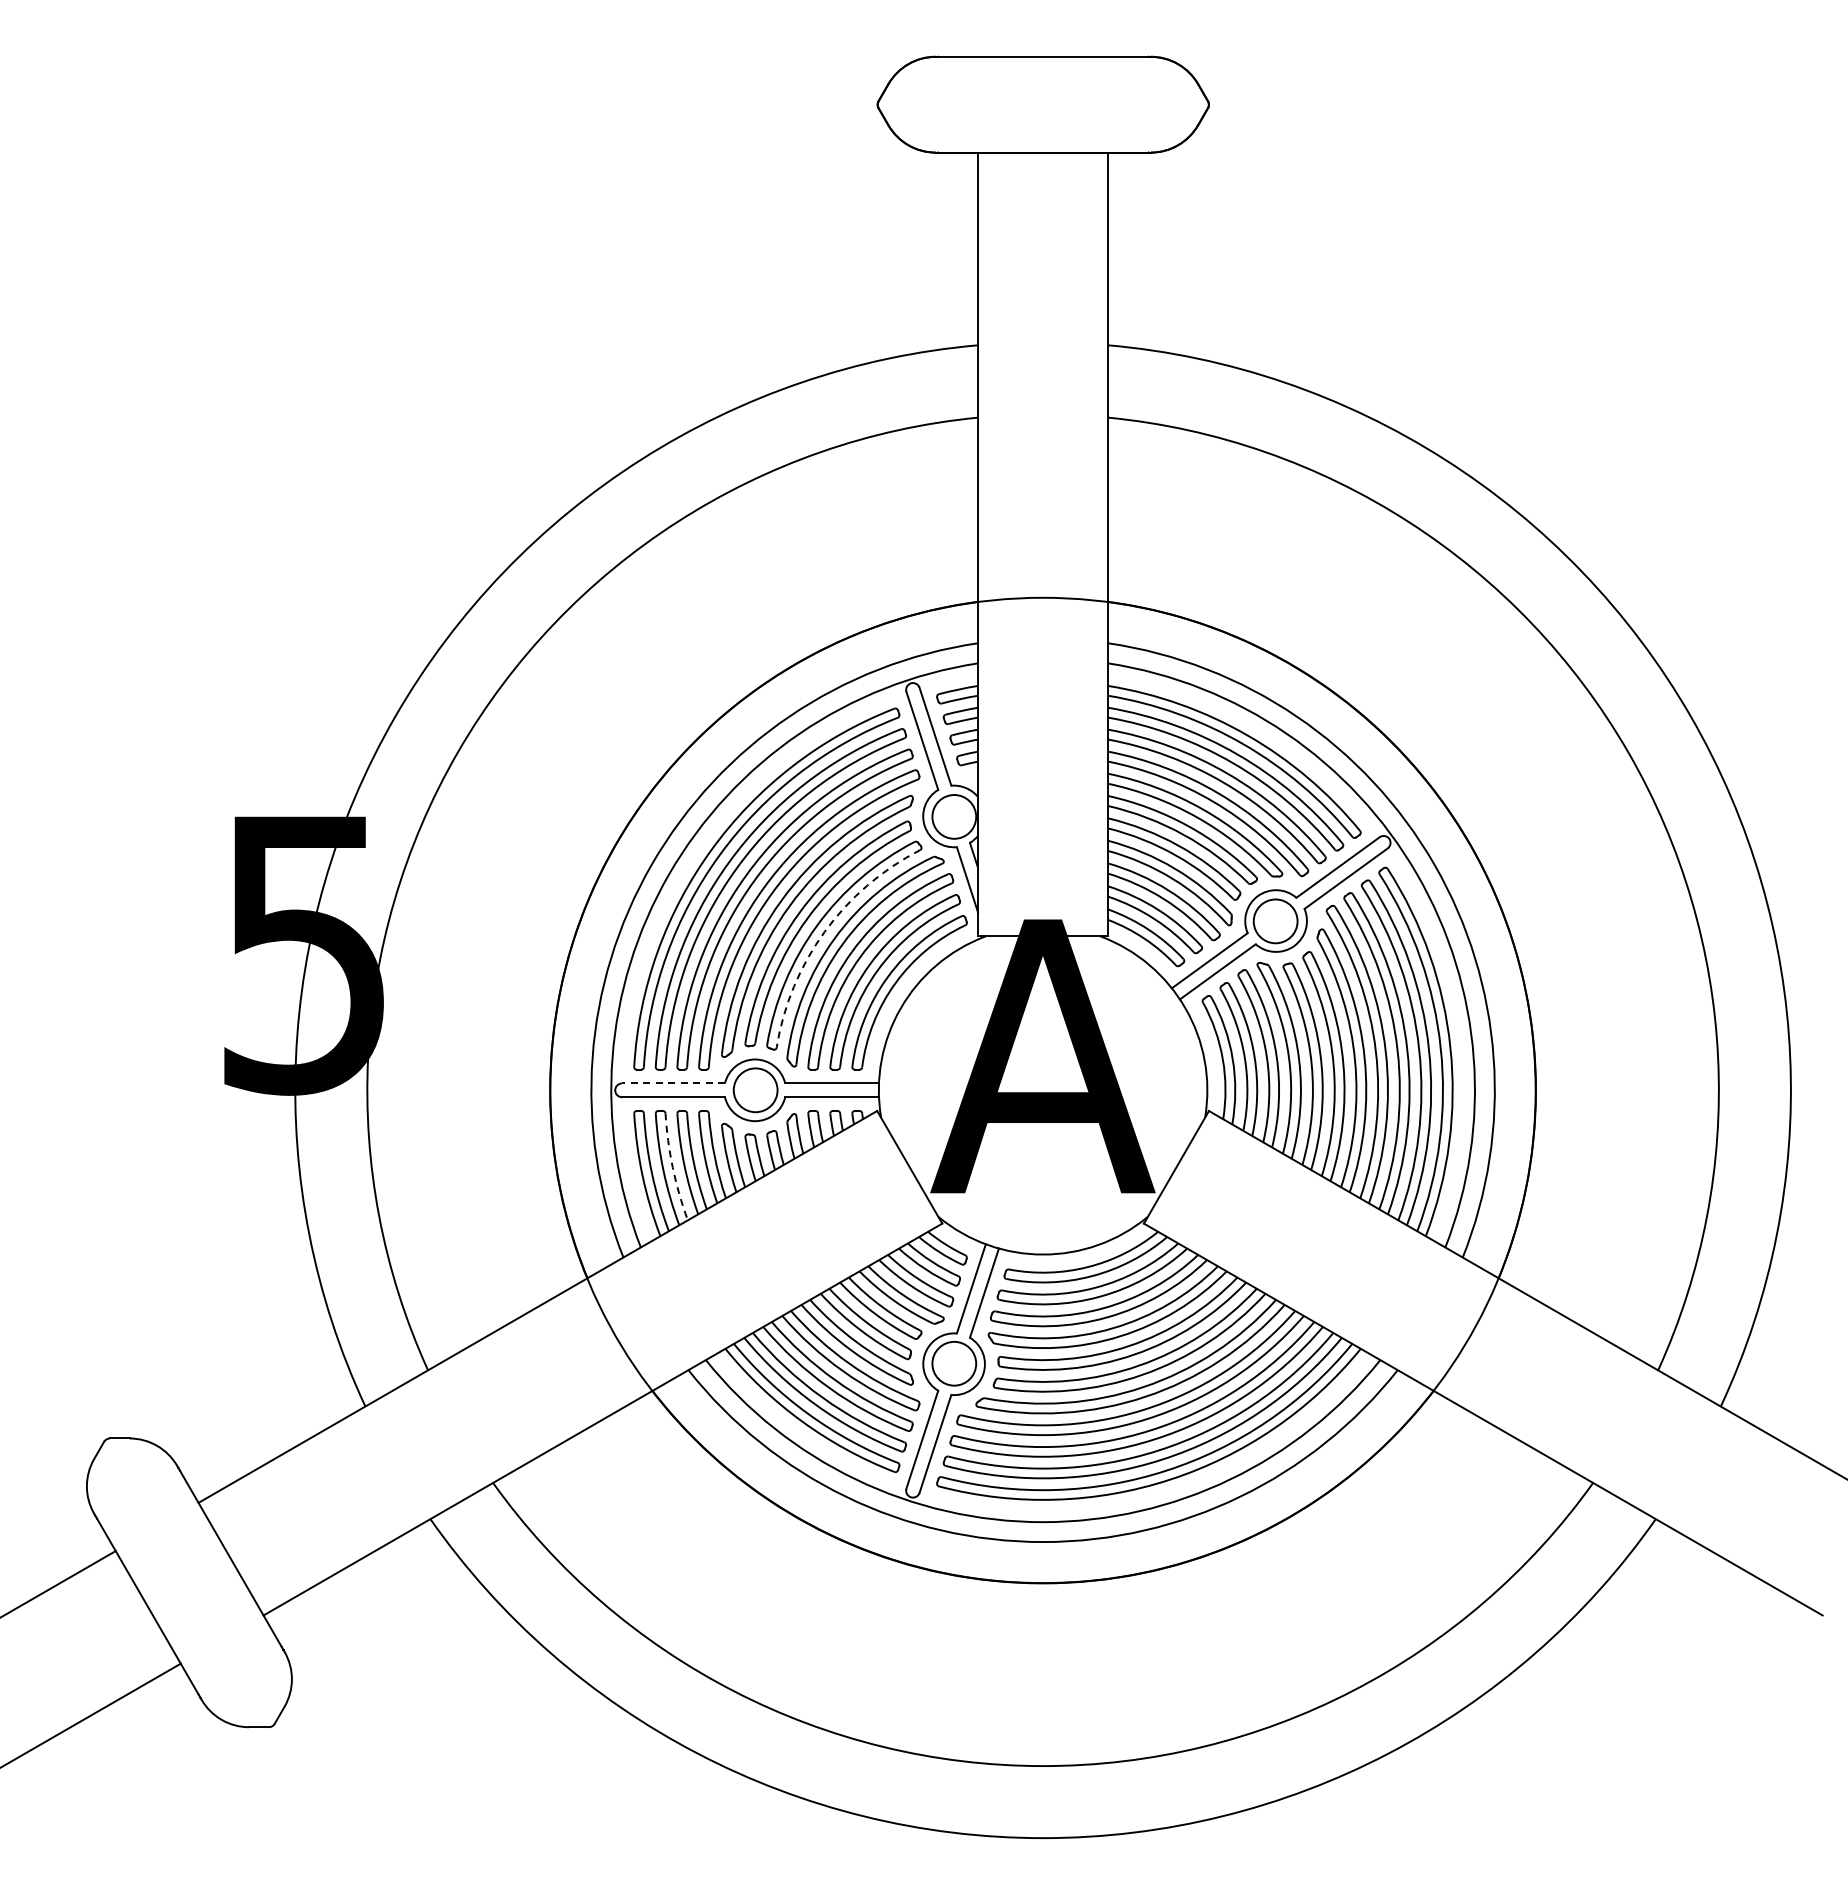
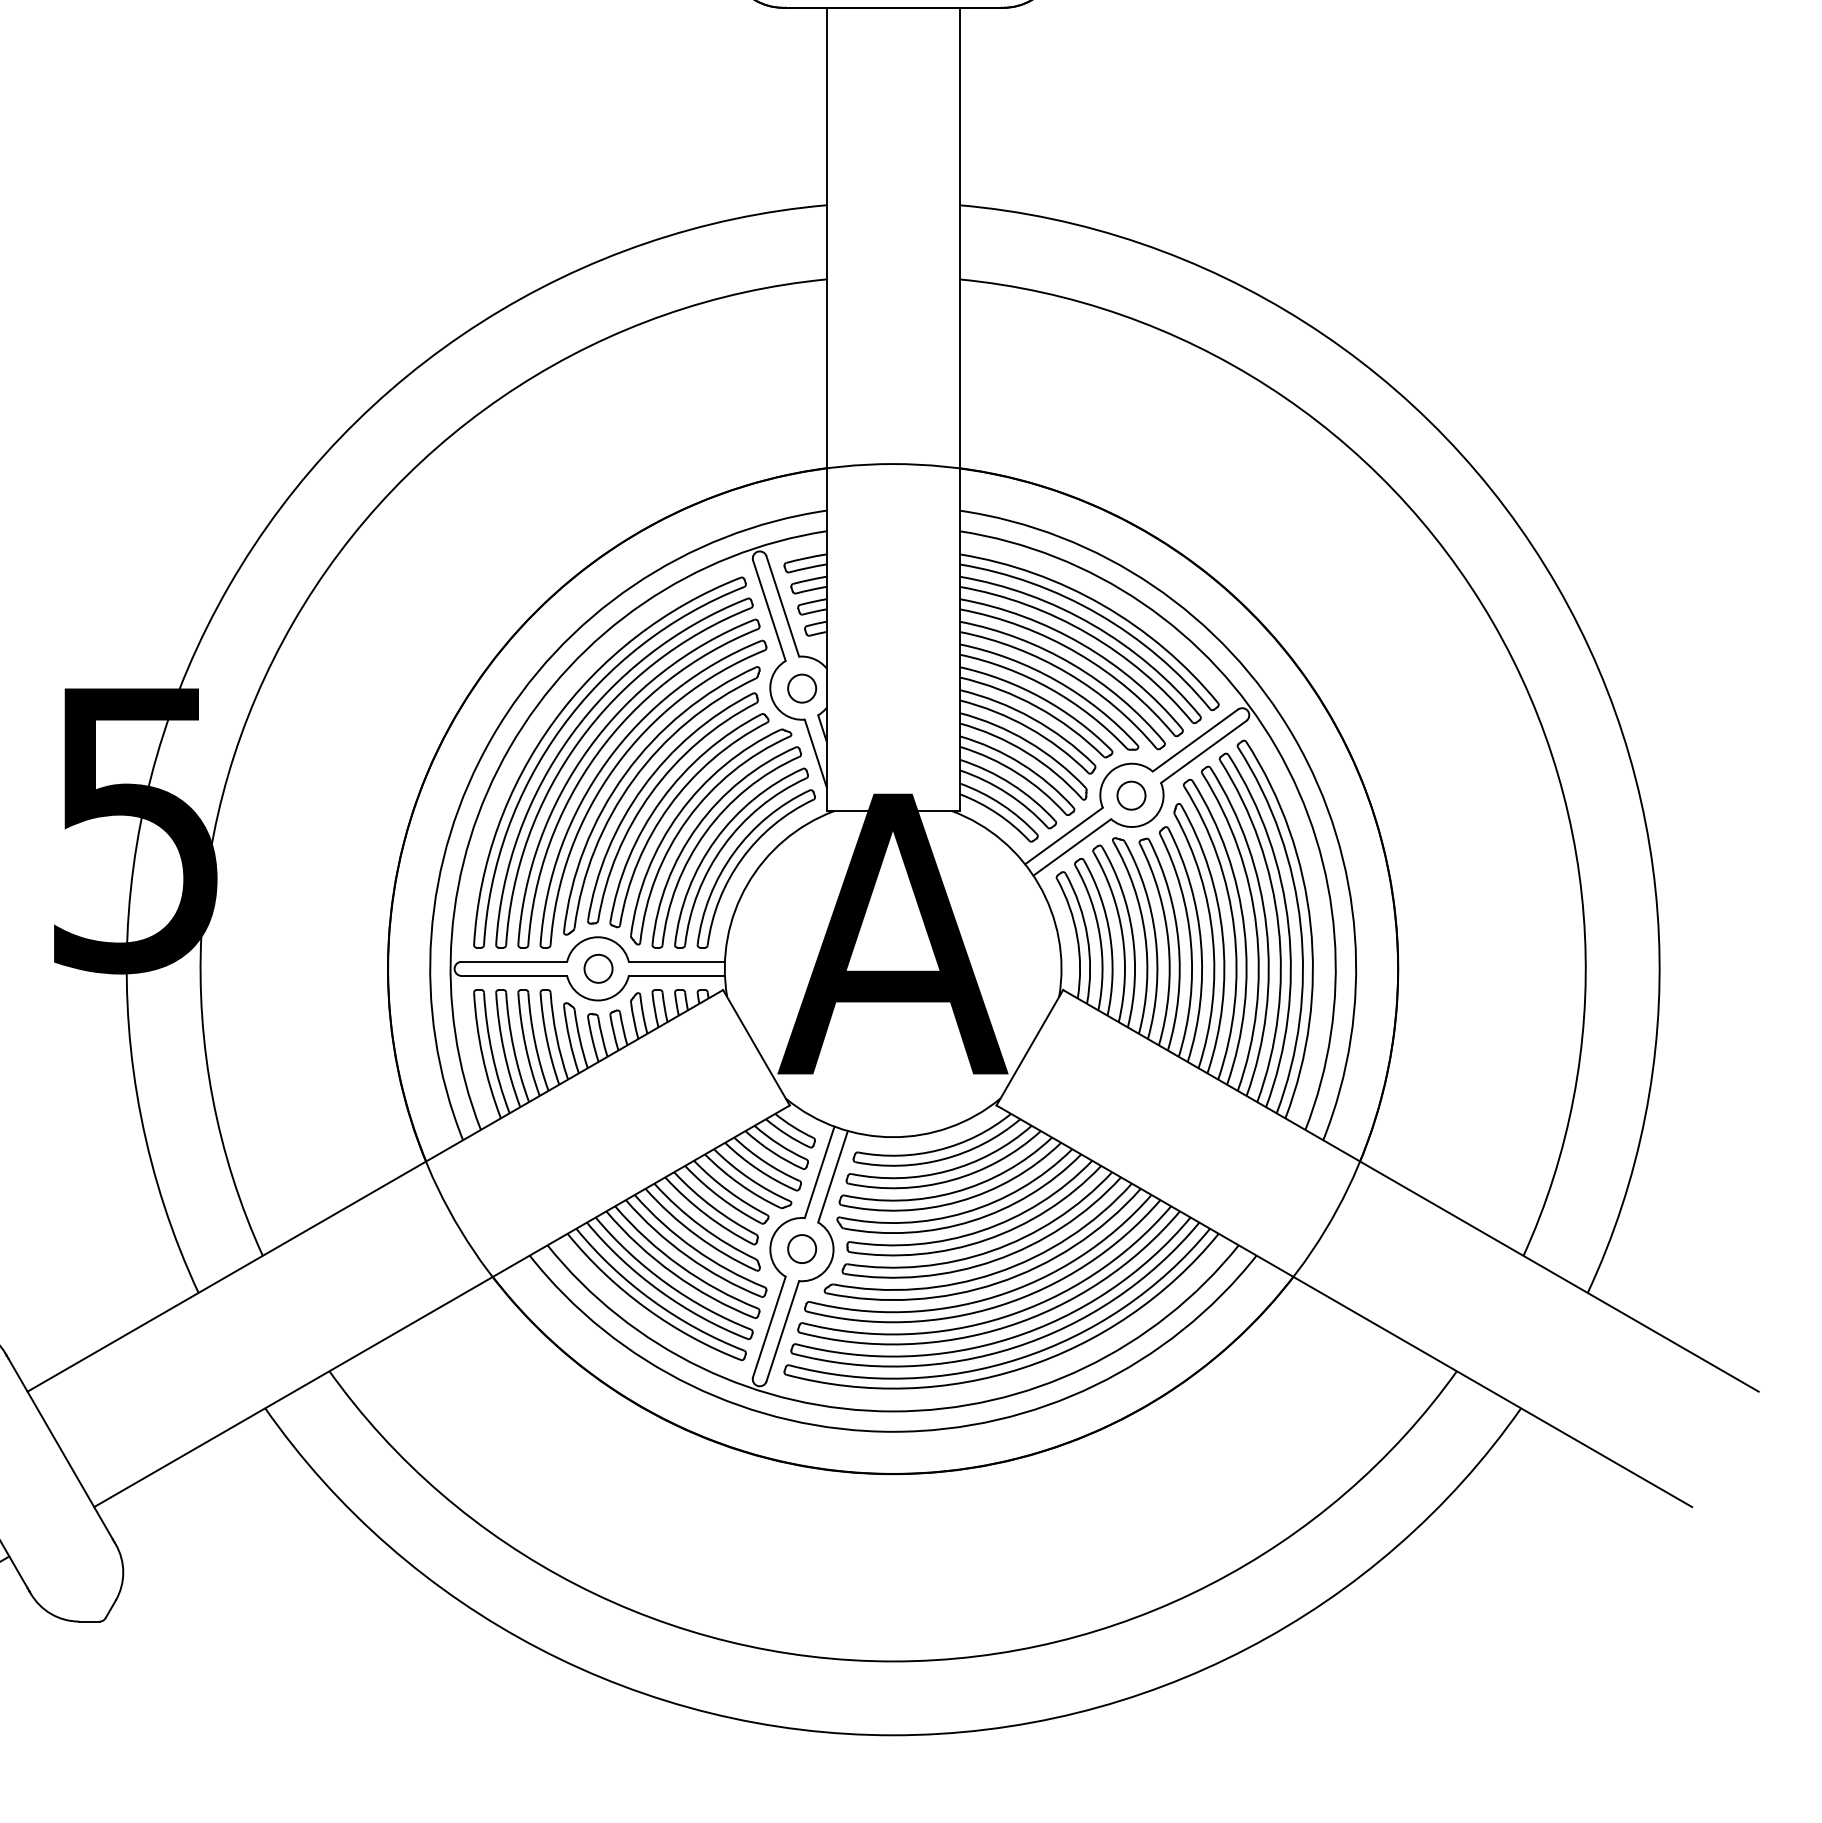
circle: (954, 816) -> (802, 688), size x0.62
circle: (1275, 921) -> (1131, 795), size x0.62
arc: (824, 931) -> (669, 806), dashed -> solid
line: (673, 1083) -> (514, 961), dashed -> solid
circle: (755, 1089) -> (598, 968), size x0.62
arc: (672, 1167) -> (513, 1047), dashed -> solid
circle: (954, 1363) -> (802, 1248), size x0.62

